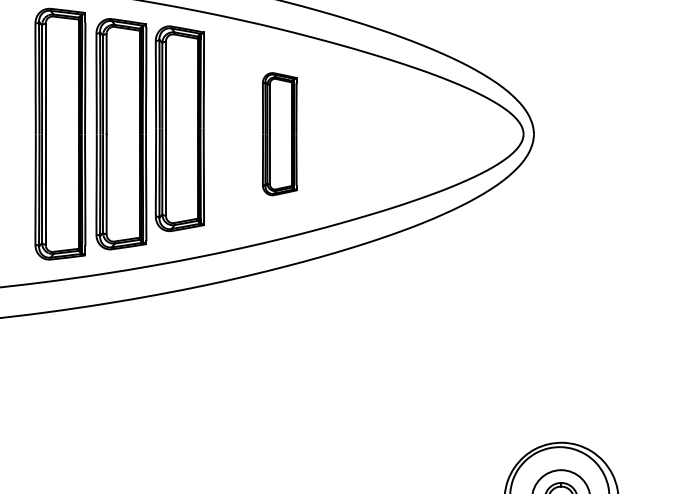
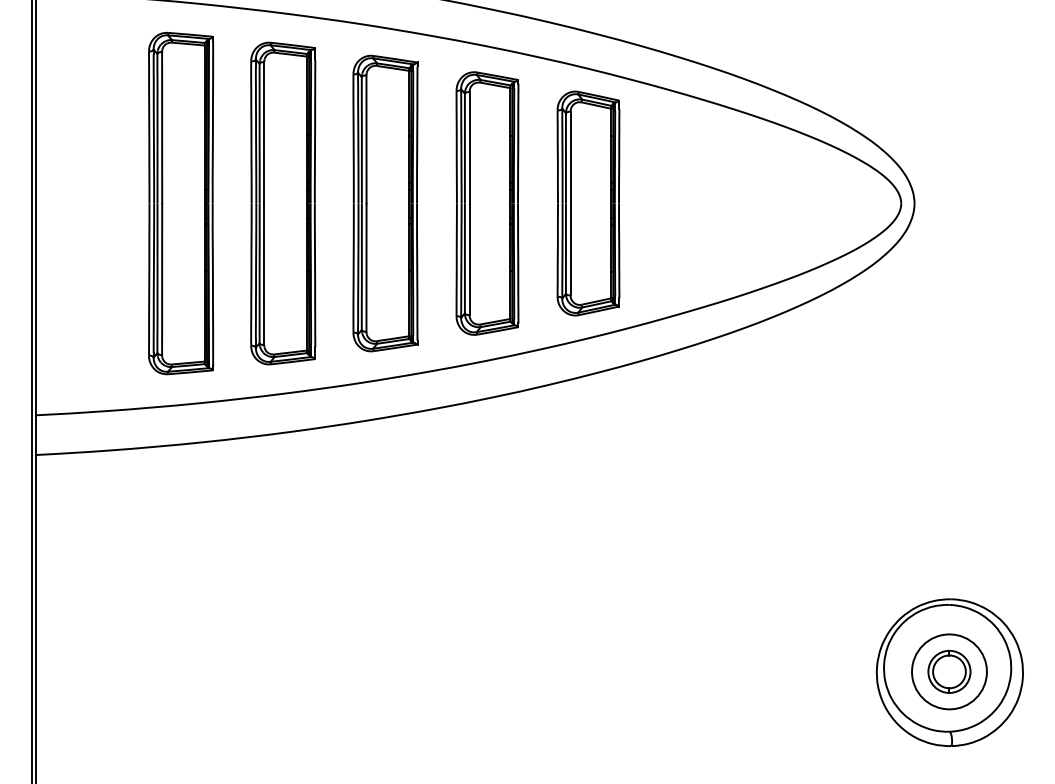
part: (179, 128) -> (487, 203), moved
part: (60, 134) -> (283, 203), moved
part: (279, 134) -> (588, 203), size x1.43

